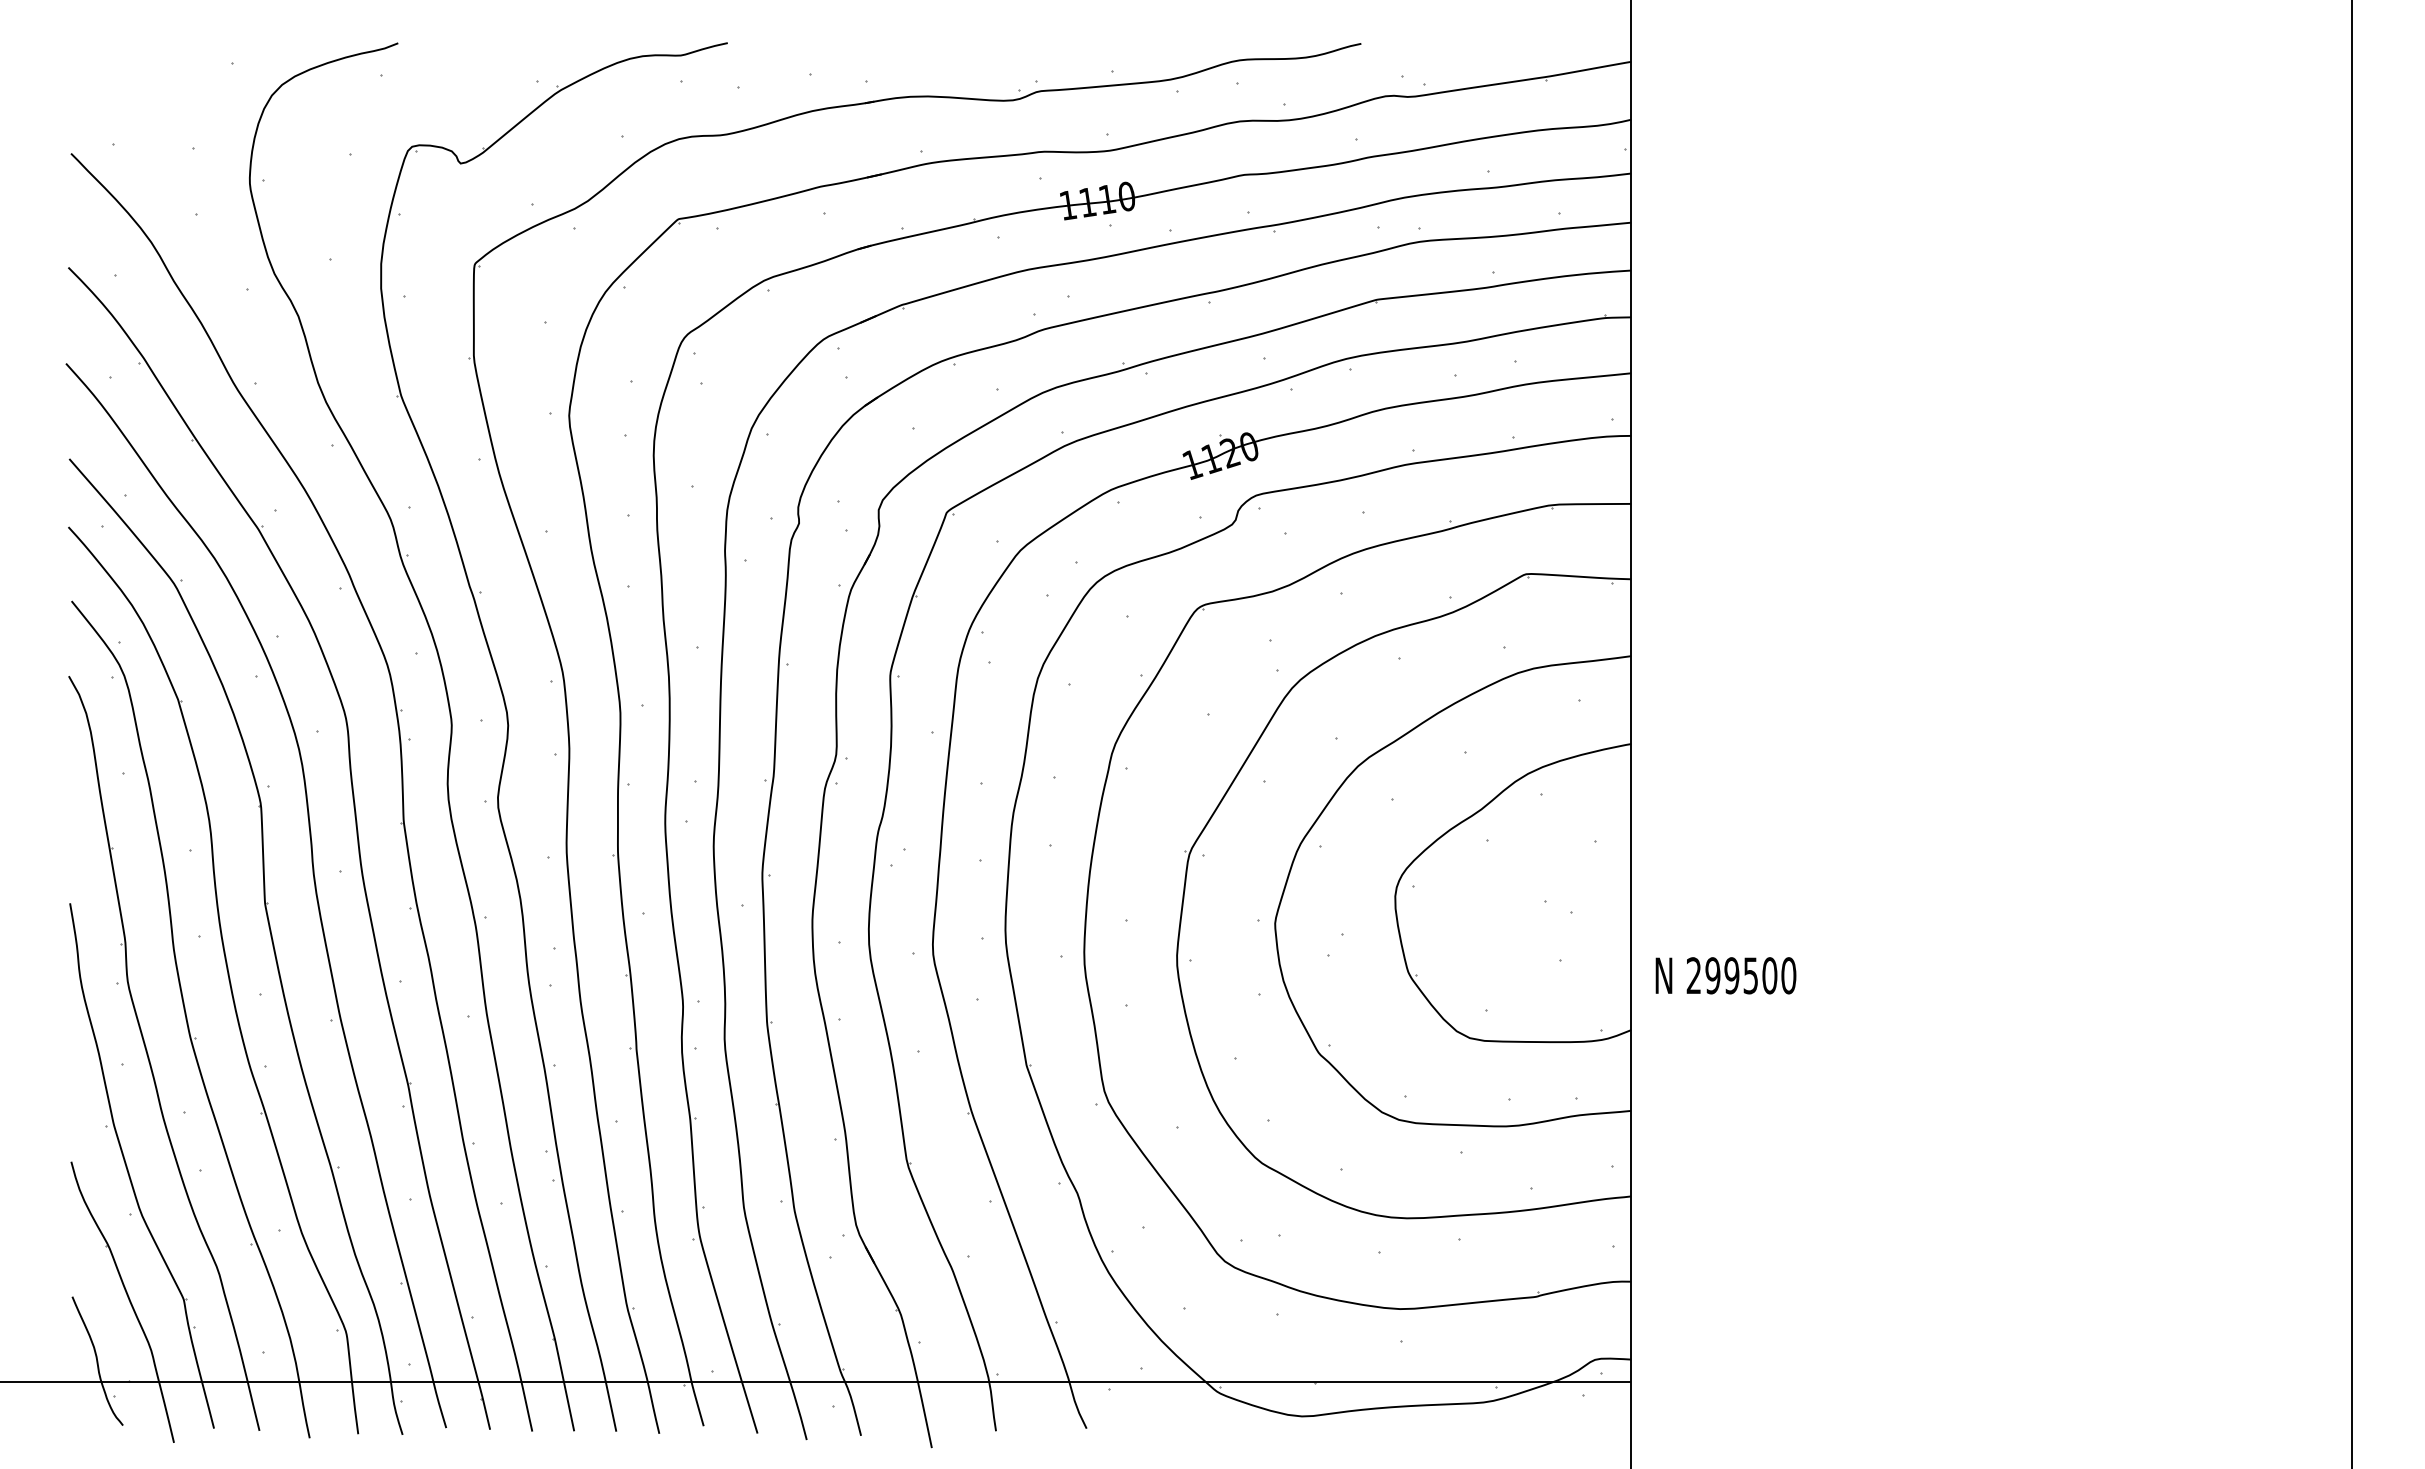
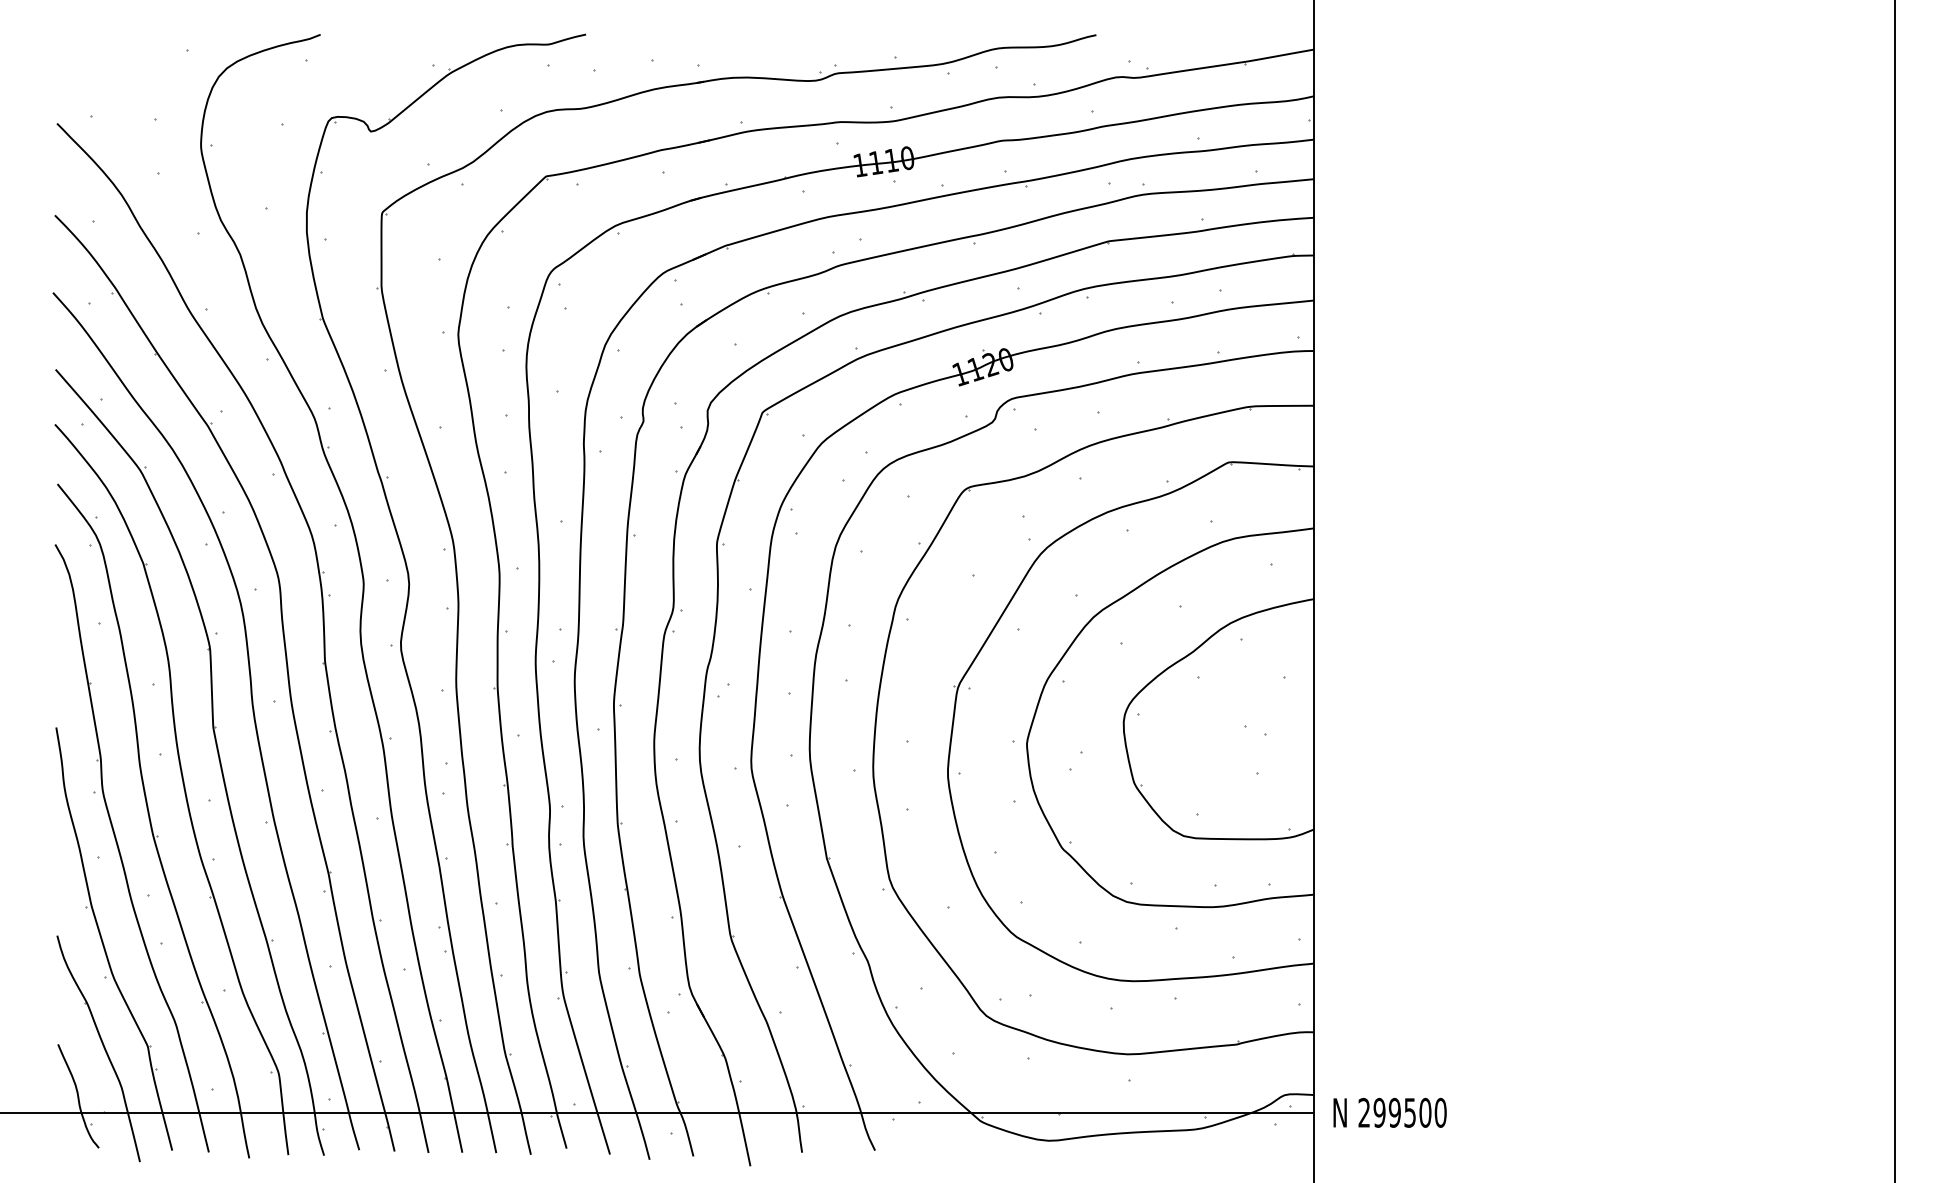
text: (1725, 975) -> (1389, 1112), moved

